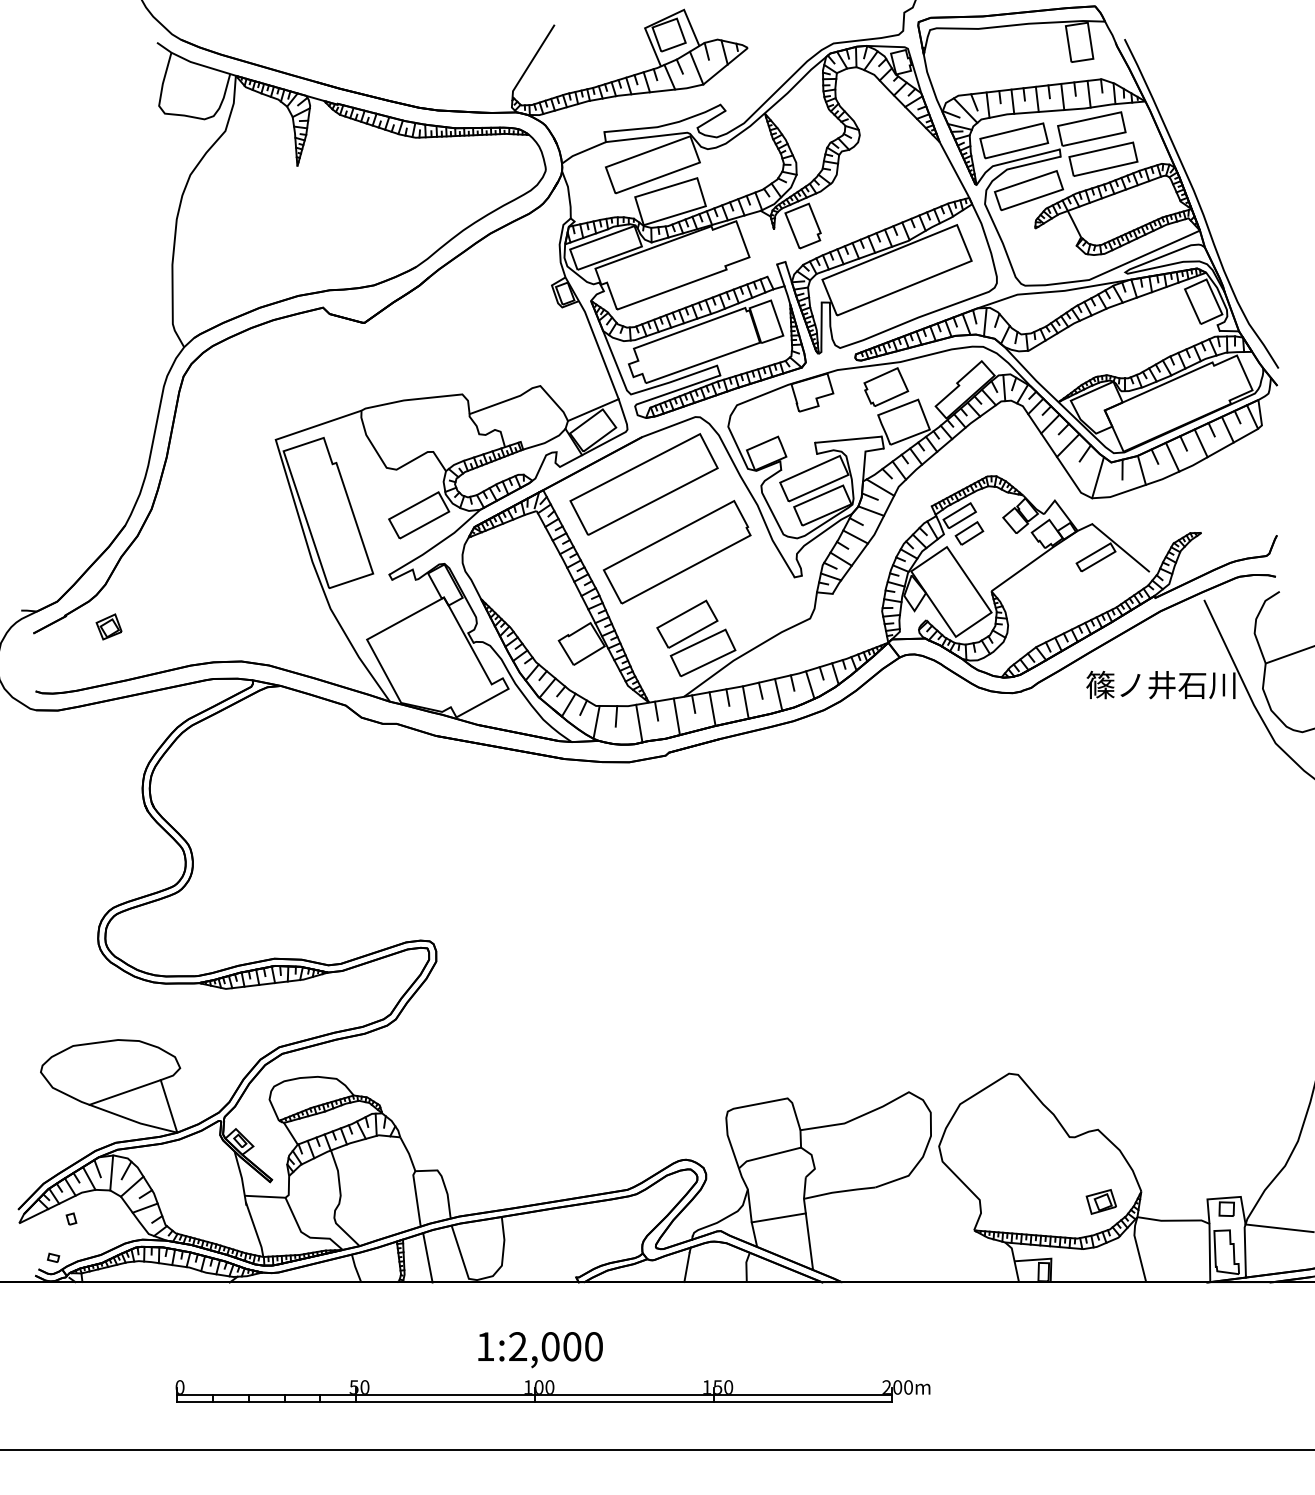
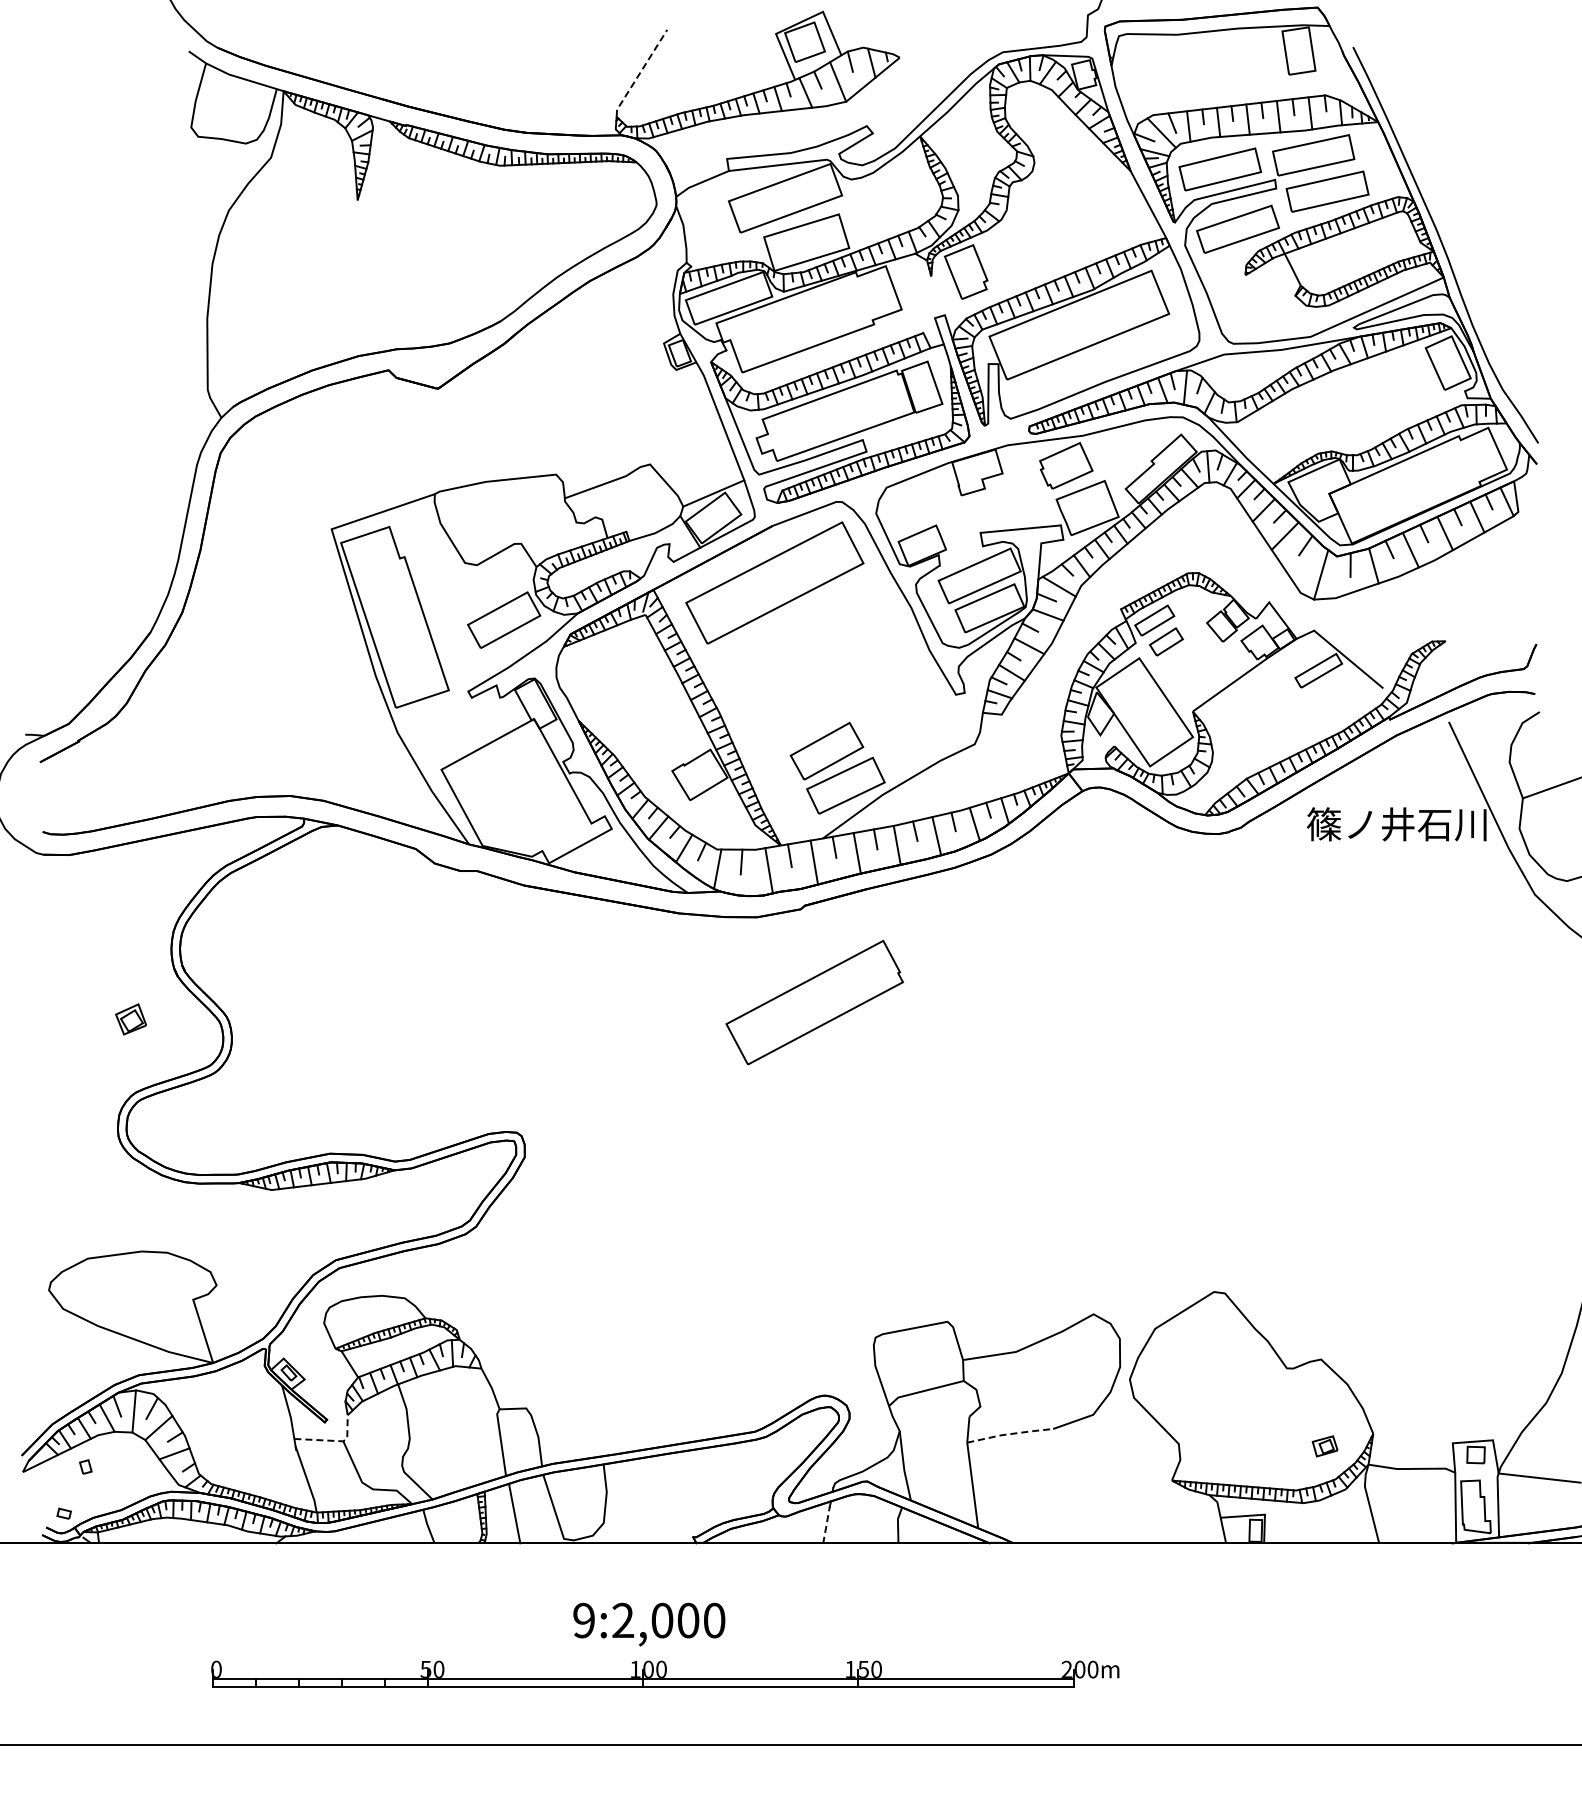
line: (531, 61) -> (639, 73), solid -> dashed
part: (677, 552) -> (814, 1002), moved
part: (108, 627) -> (130, 1019), moved
line: (125, 1092) -> (150, 1314), removed
line: (839, 1192) -> (1009, 1434), solid -> dashed
line: (278, 1197) -> (334, 1440), solid -> dashed
part: (1100, 1202) -> (1324, 1446), size x0.7
line: (778, 1217) -> (936, 1465), removed
line: (687, 1268) -> (826, 1526), solid -> dashed
text: (485, 1346) -> (583, 1620), 1:2,000 -> 9:2,000

